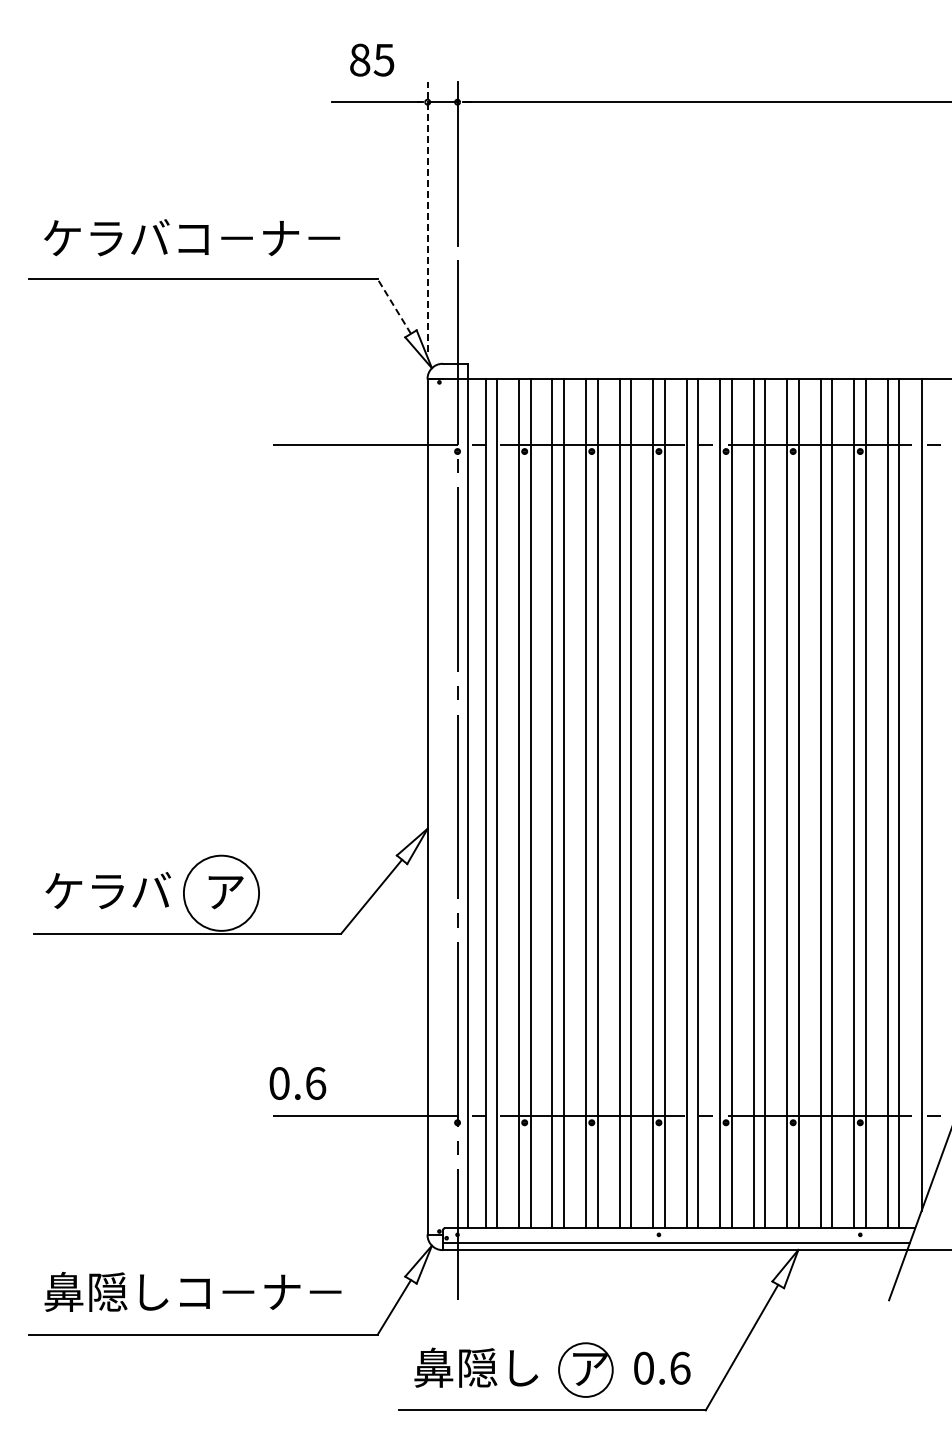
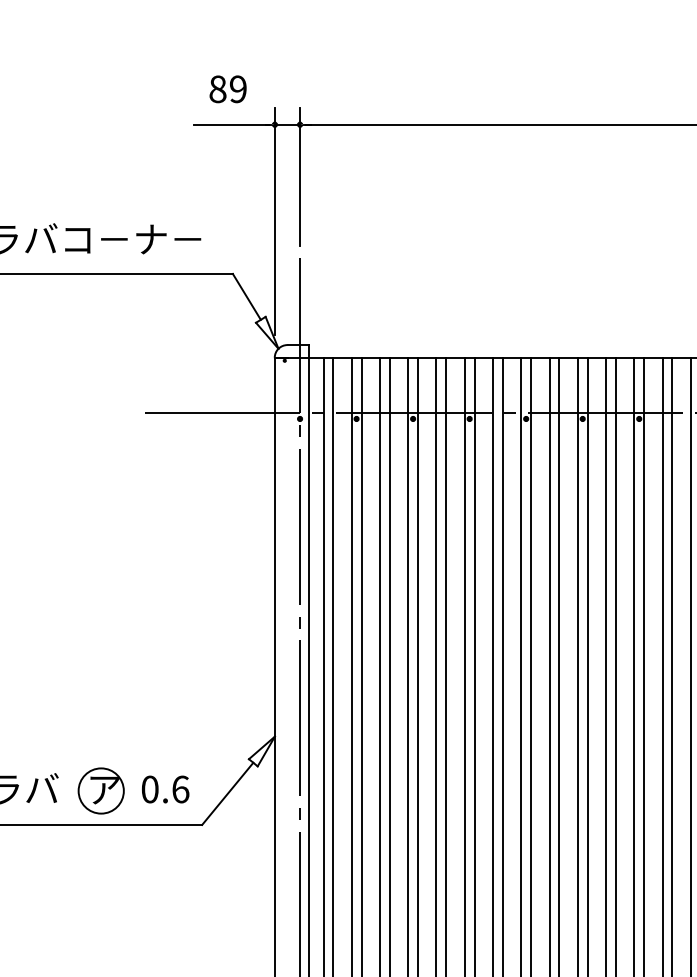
text: (383, 59) -> (237, 88), 85 -> 89
line: (427, 216) -> (274, 221), dashed -> solid
line: (394, 306) -> (246, 296), dashed -> solid
circle: (221, 893) -> (101, 791), size x0.71
text: (297, 1083) -> (165, 789), moved

